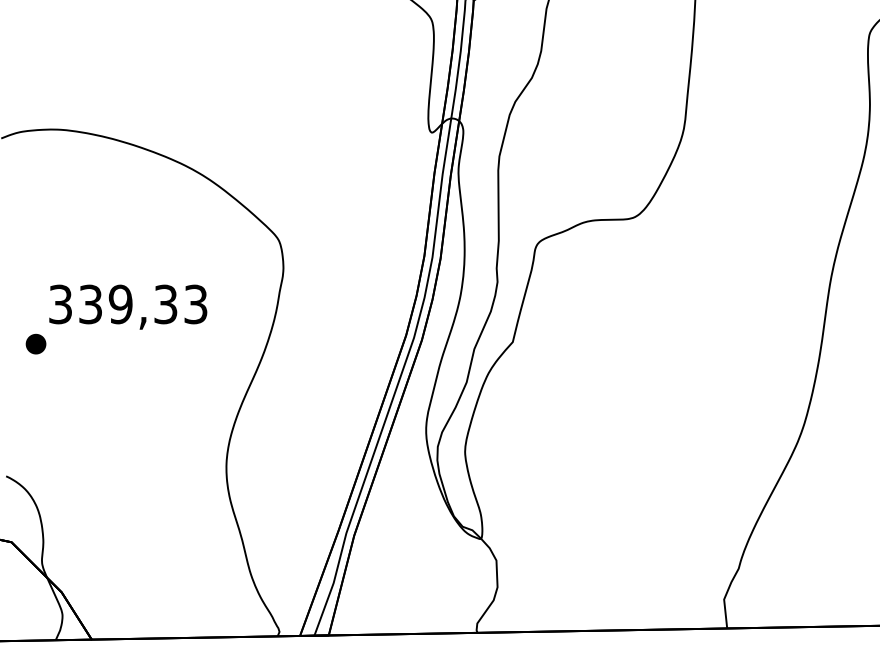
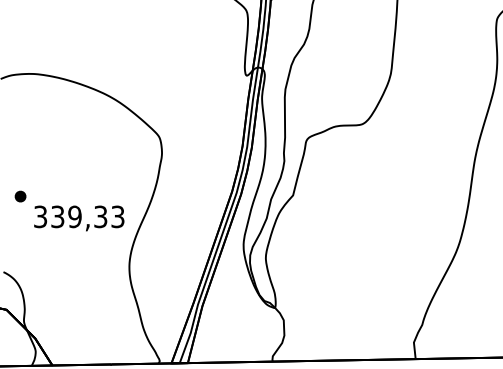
text: (128, 307) -> (79, 218), moved

